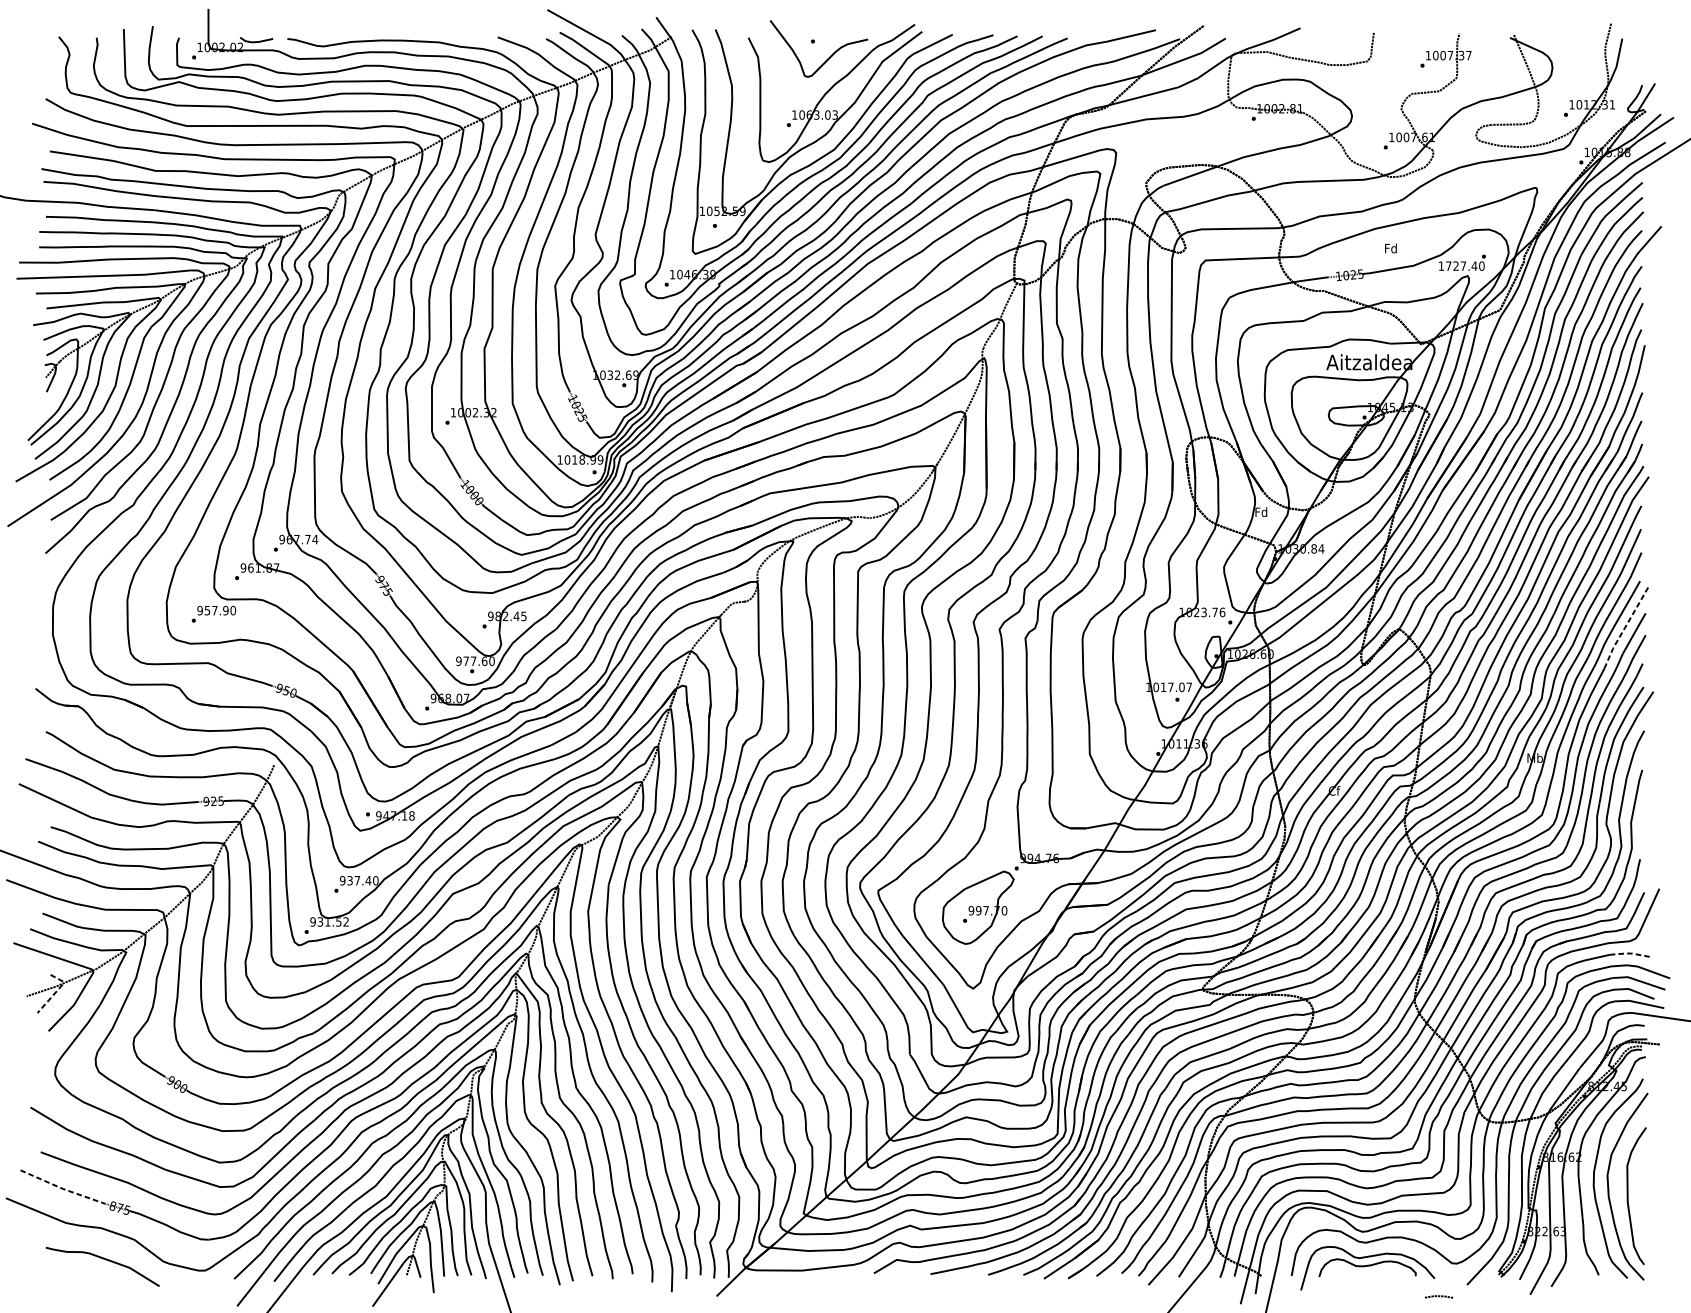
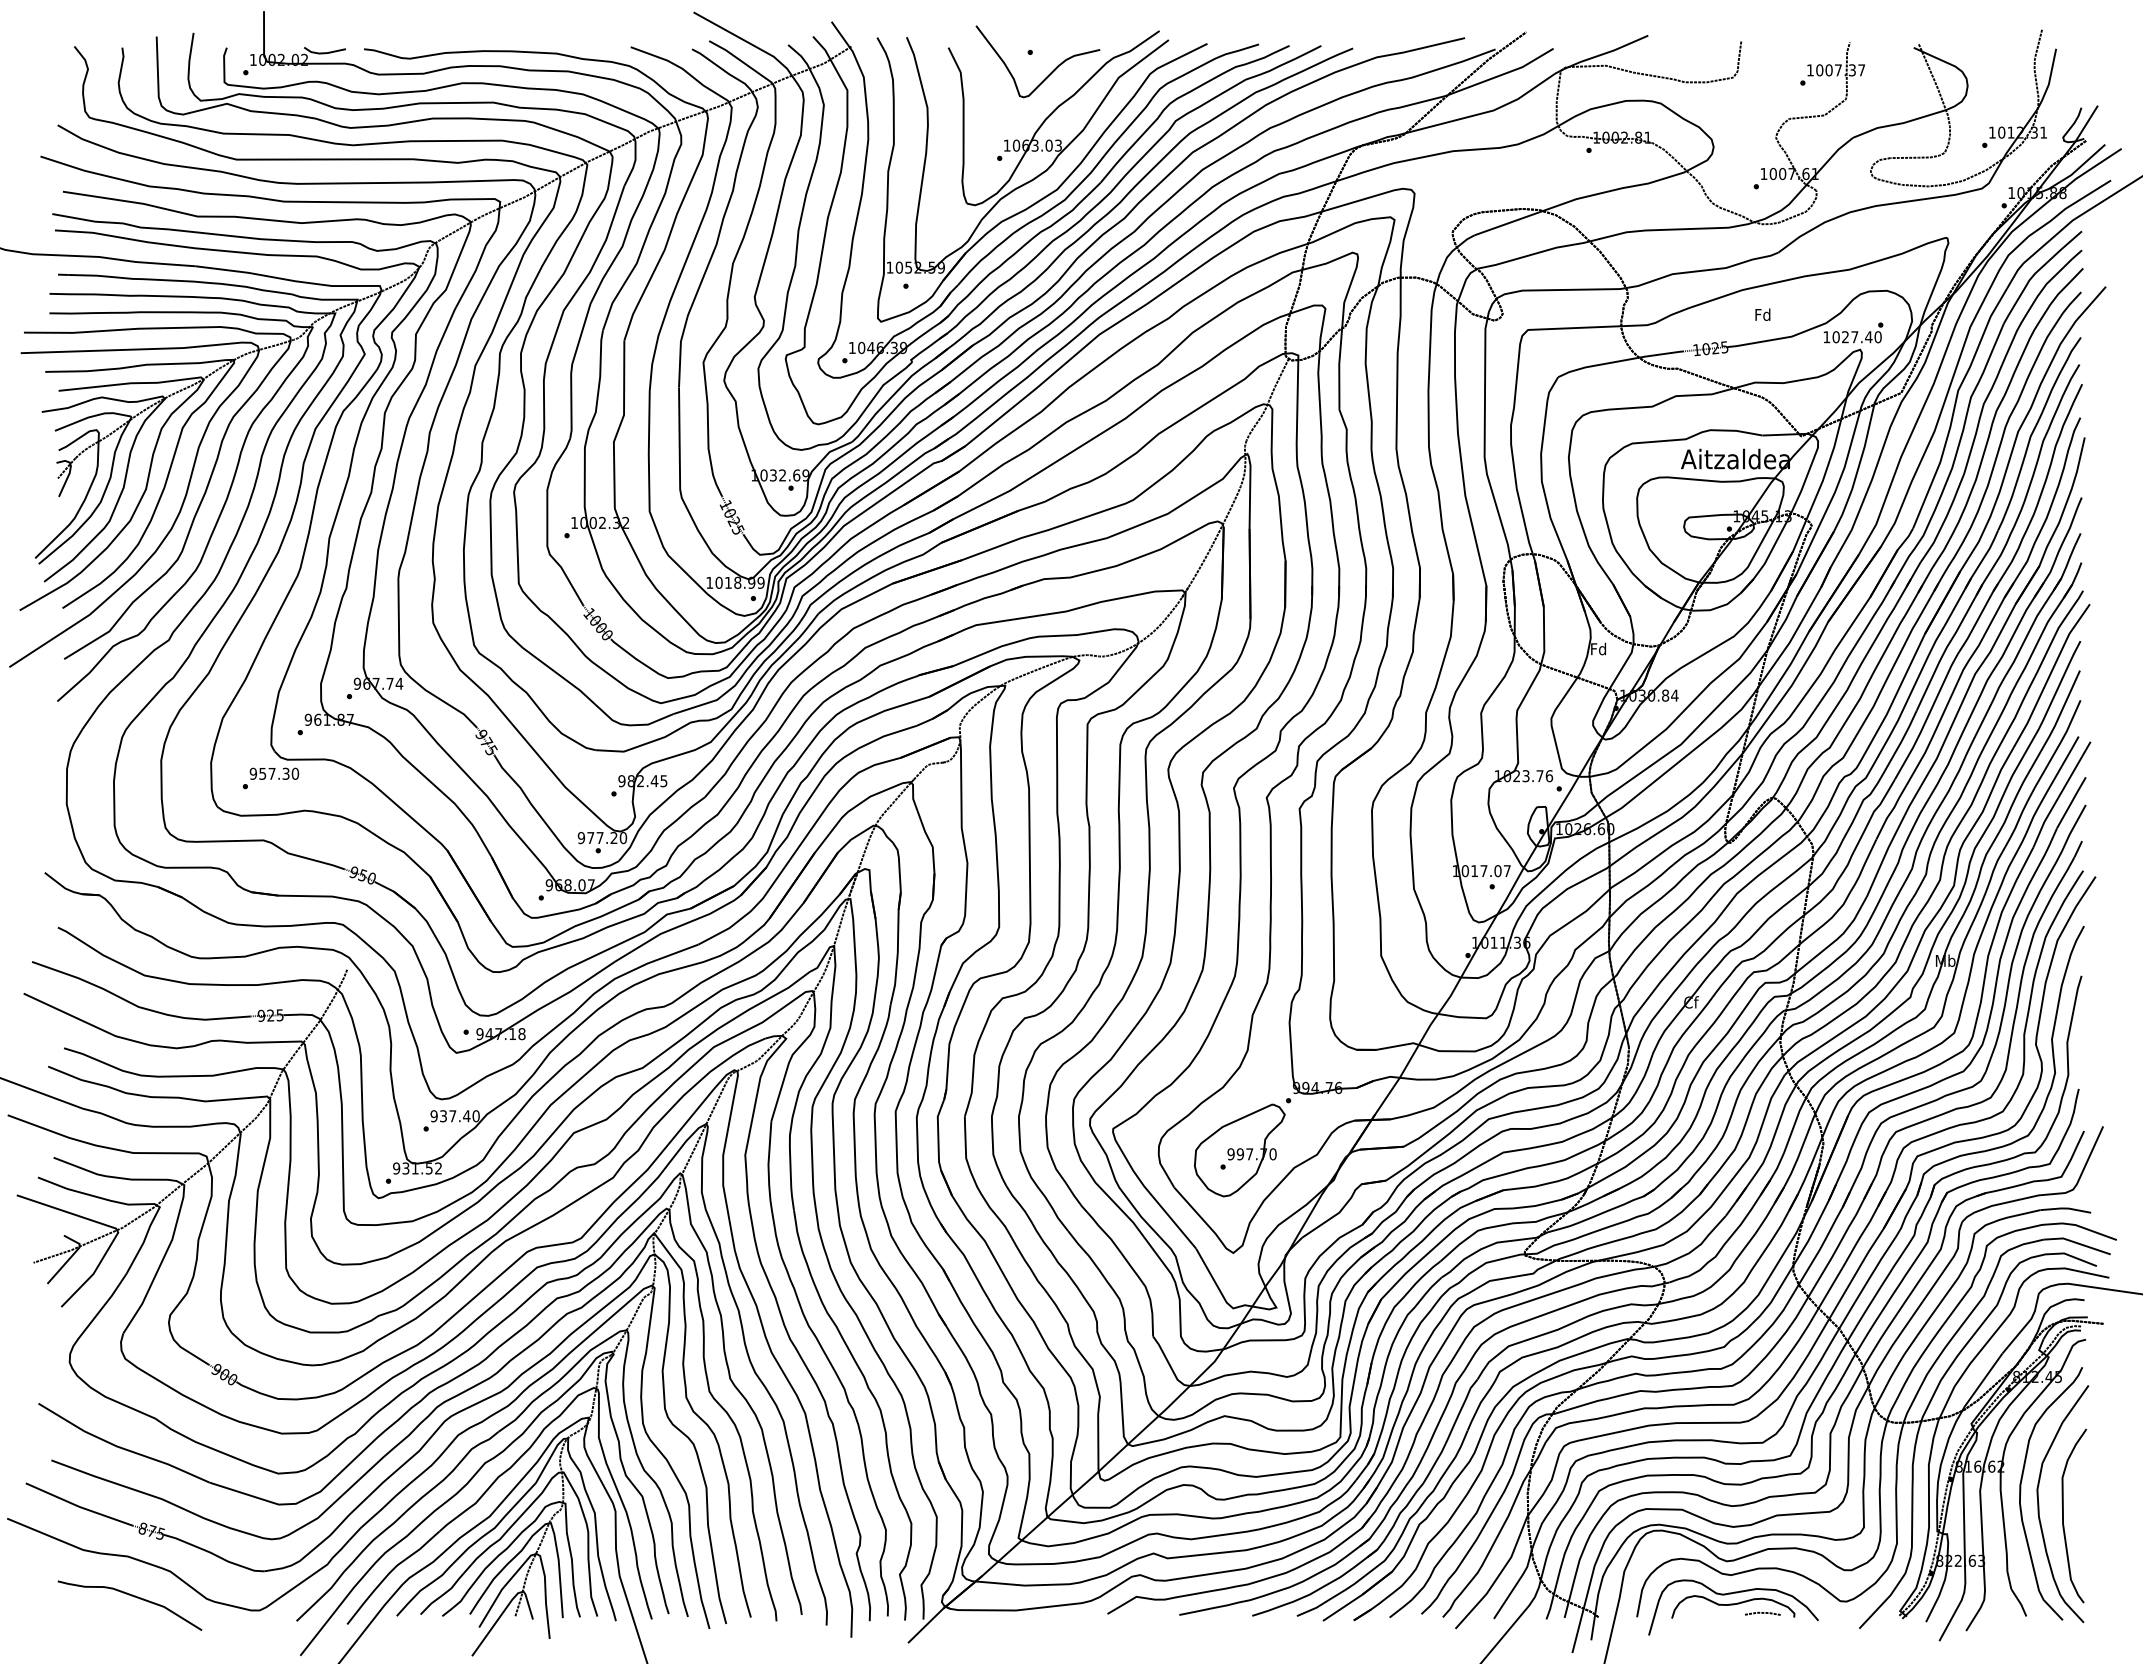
text: (1448, 266) -> (1835, 337), 1727.40 -> 1027.40
text: (225, 610) -> (285, 773), 957.90 -> 957.30
line: (1625, 626) -> (2060, 794), dashed -> solid
text: (484, 661) -> (613, 838), 977.60 -> 977.20
line: (1629, 953) -> (2065, 1208), dashed -> solid
line: (55, 992) -> (70, 1257), dashed -> solid
line: (62, 1188) -> (79, 1506), dashed -> solid
line: (1438, 1296) -> (1762, 1613), moved

